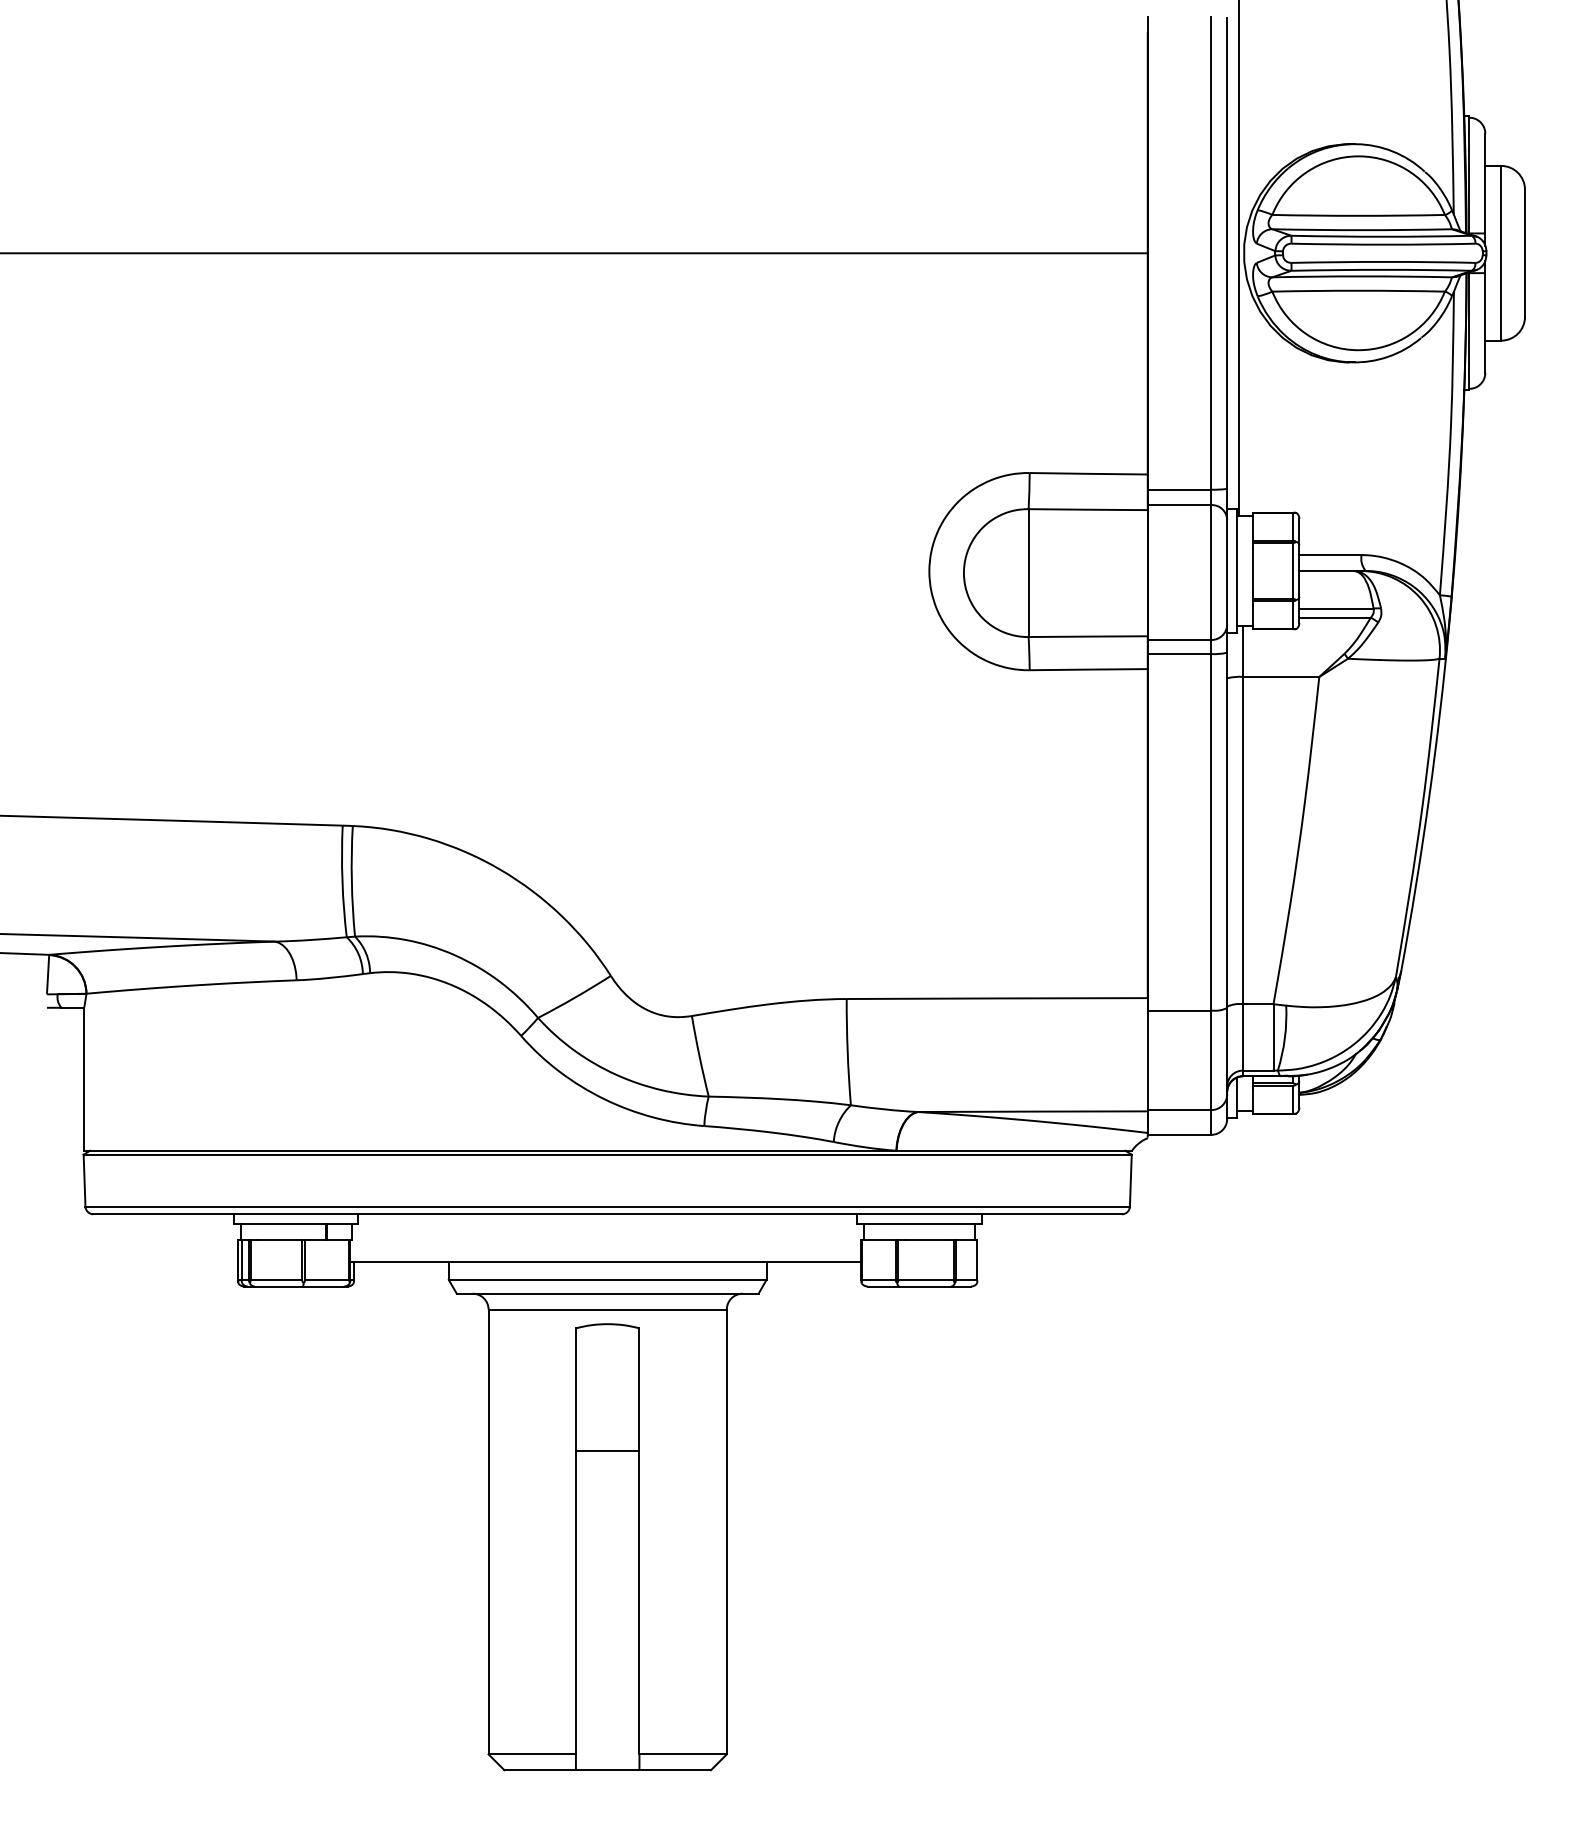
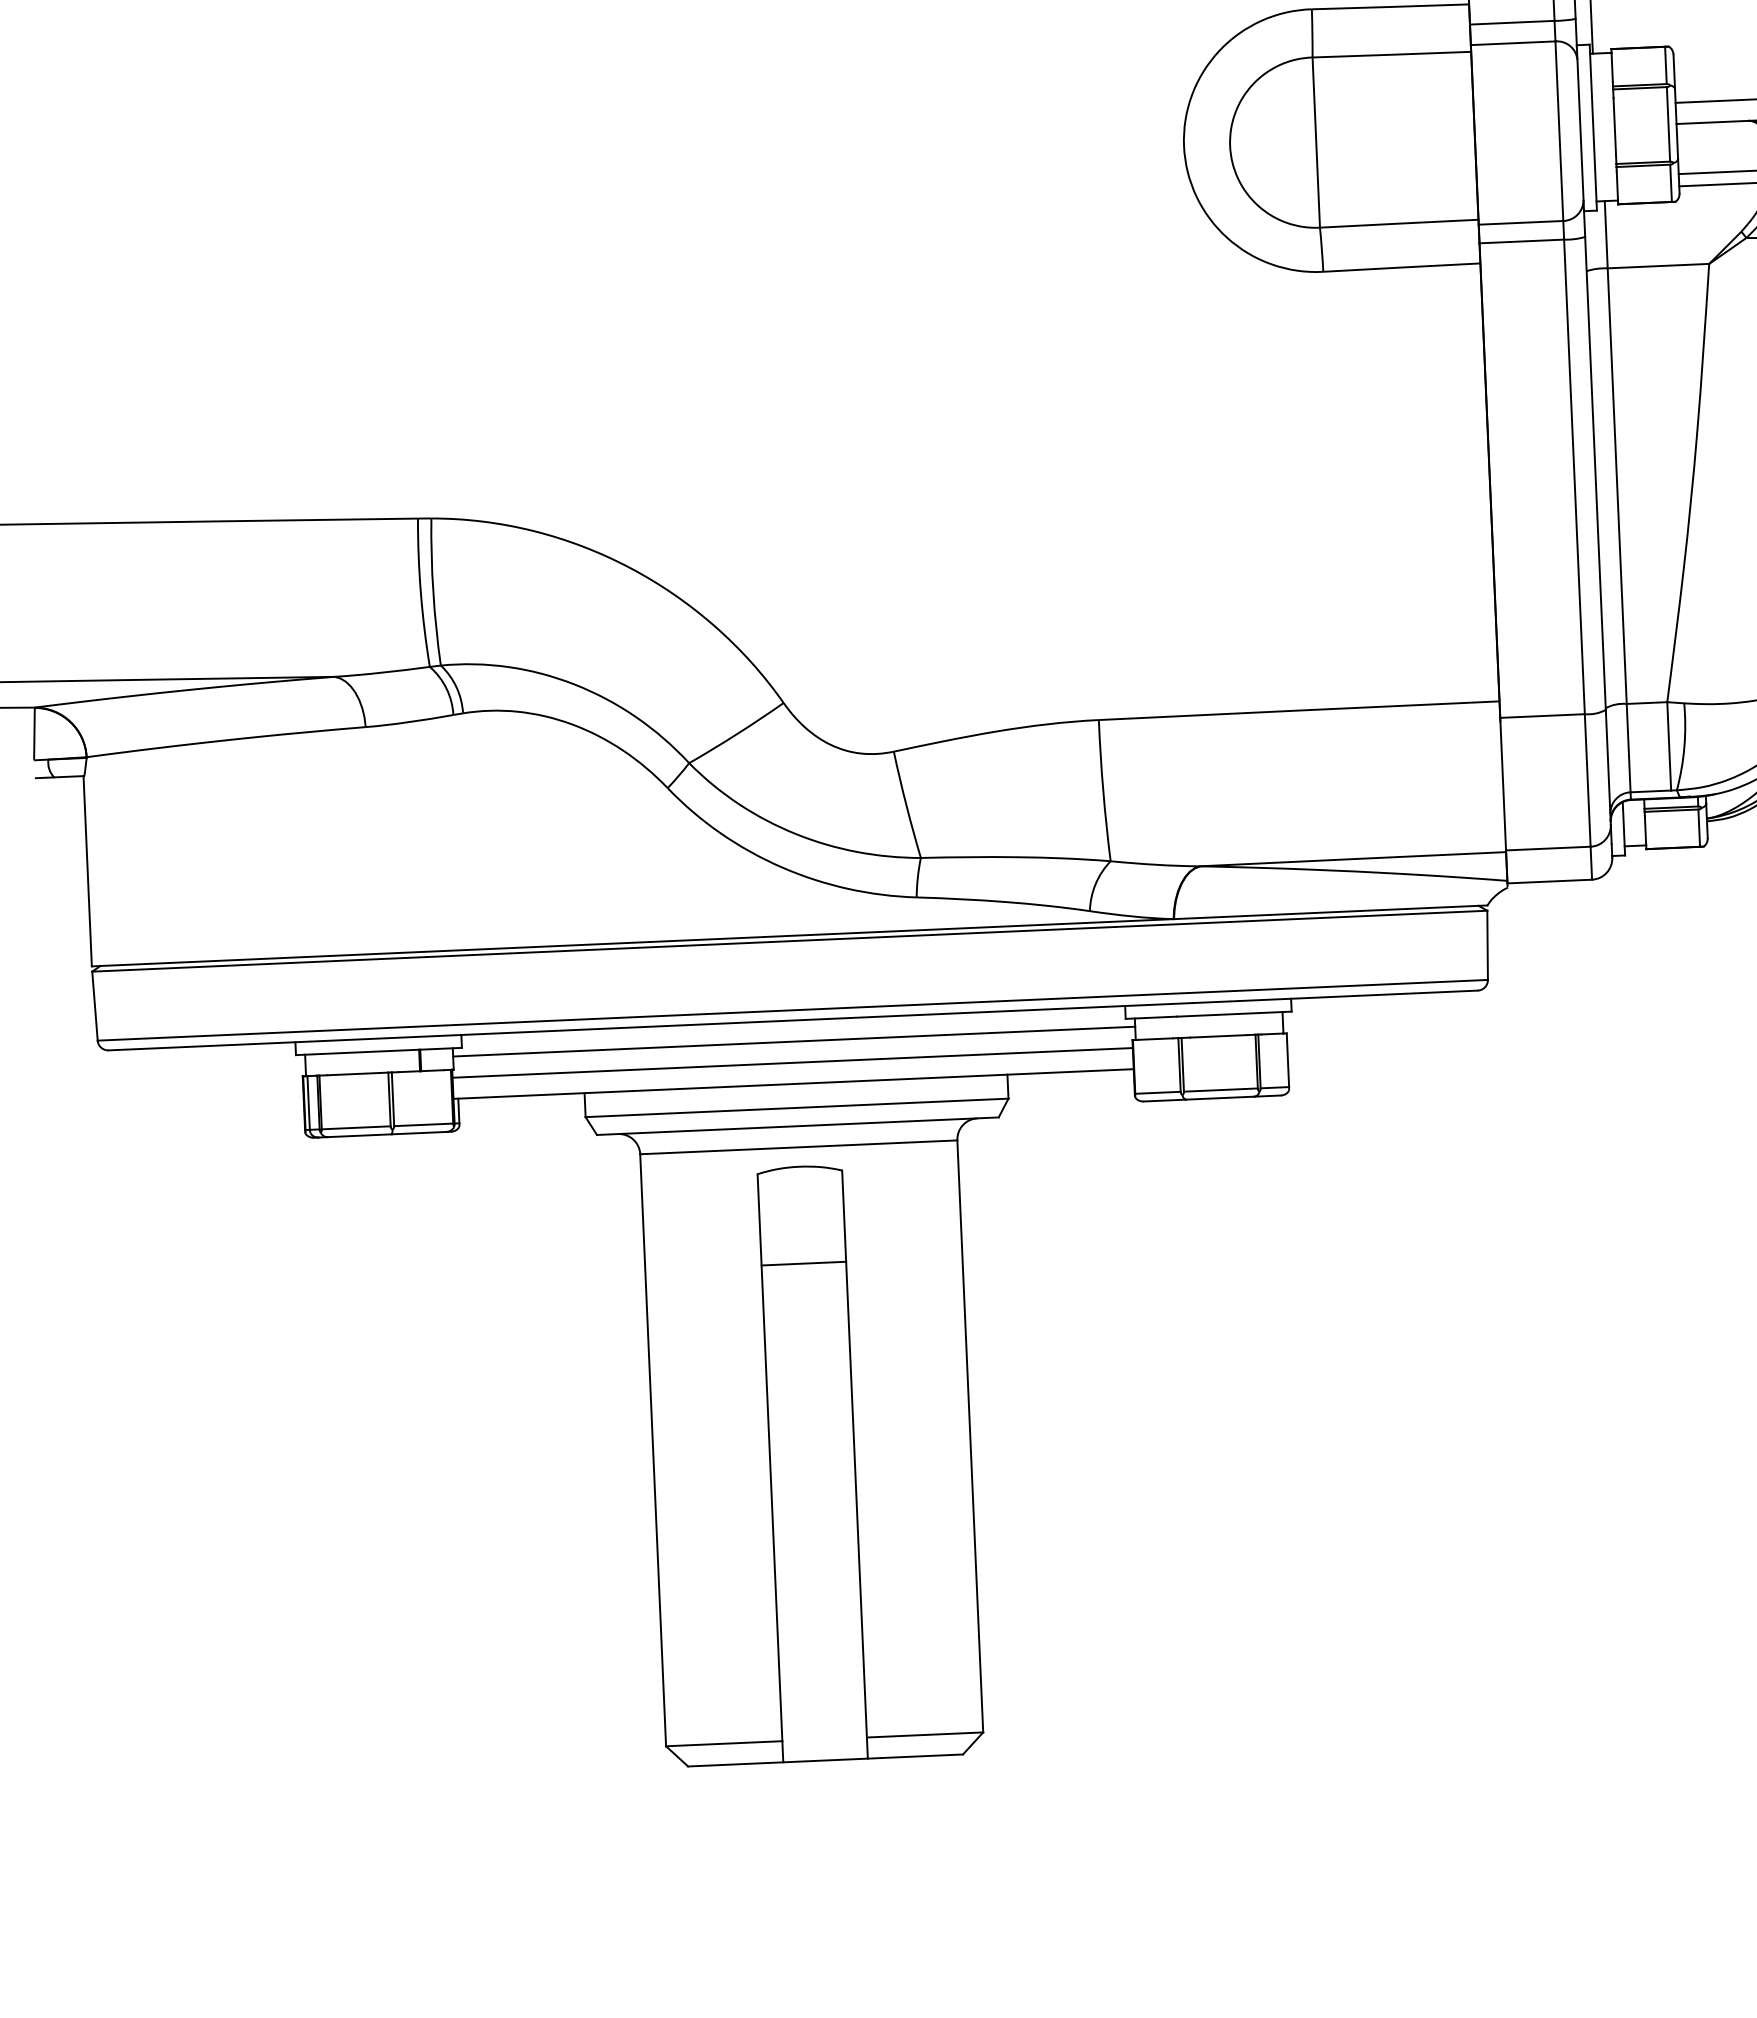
line: (607, 1230) -> (793, 1042), added
line: (605, 1246) -> (792, 1063), added
line: (607, 1450) -> (803, 1263), moved

